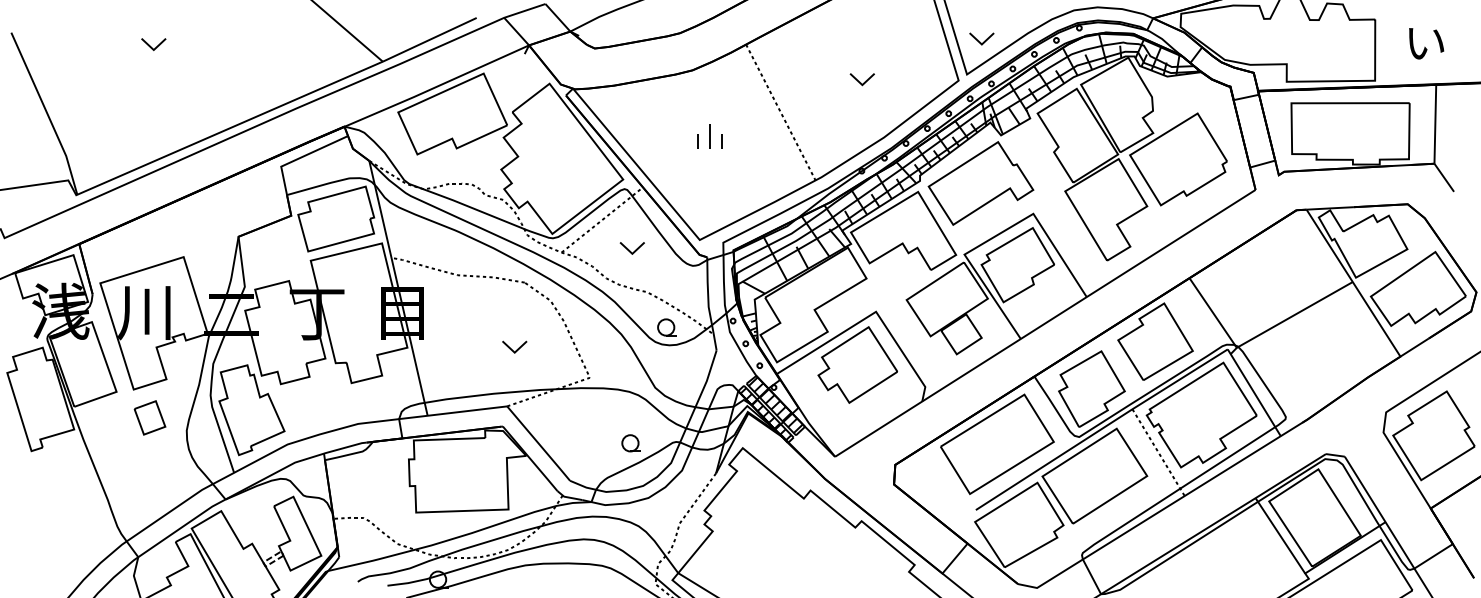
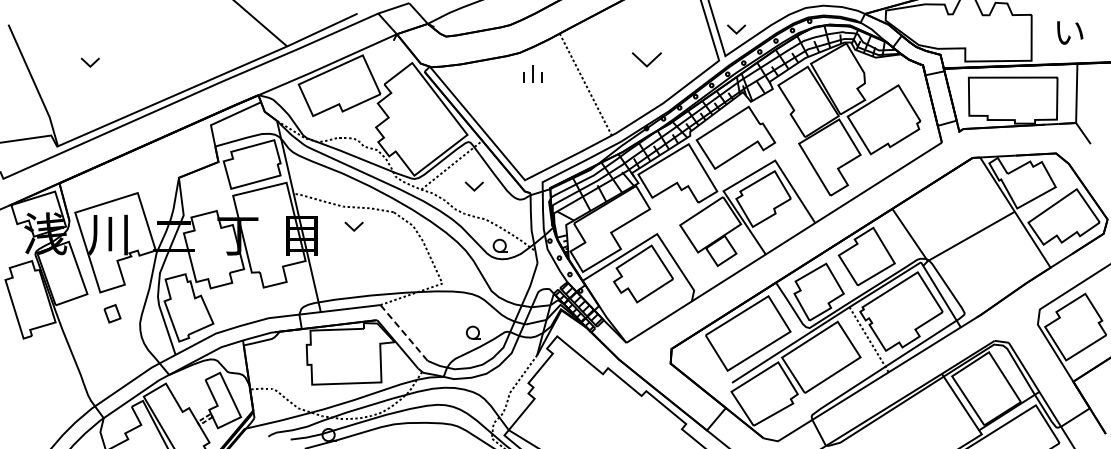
part: (152, 44) -> (89, 62), moved
part: (861, 79) -> (646, 59), size x1.6
part: (709, 136) -> (532, 73), moved
part: (513, 346) -> (353, 226), moved
part: (149, 417) -> (112, 313), size x0.7
line: (539, 444) -> (404, 333), solid -> dashed

